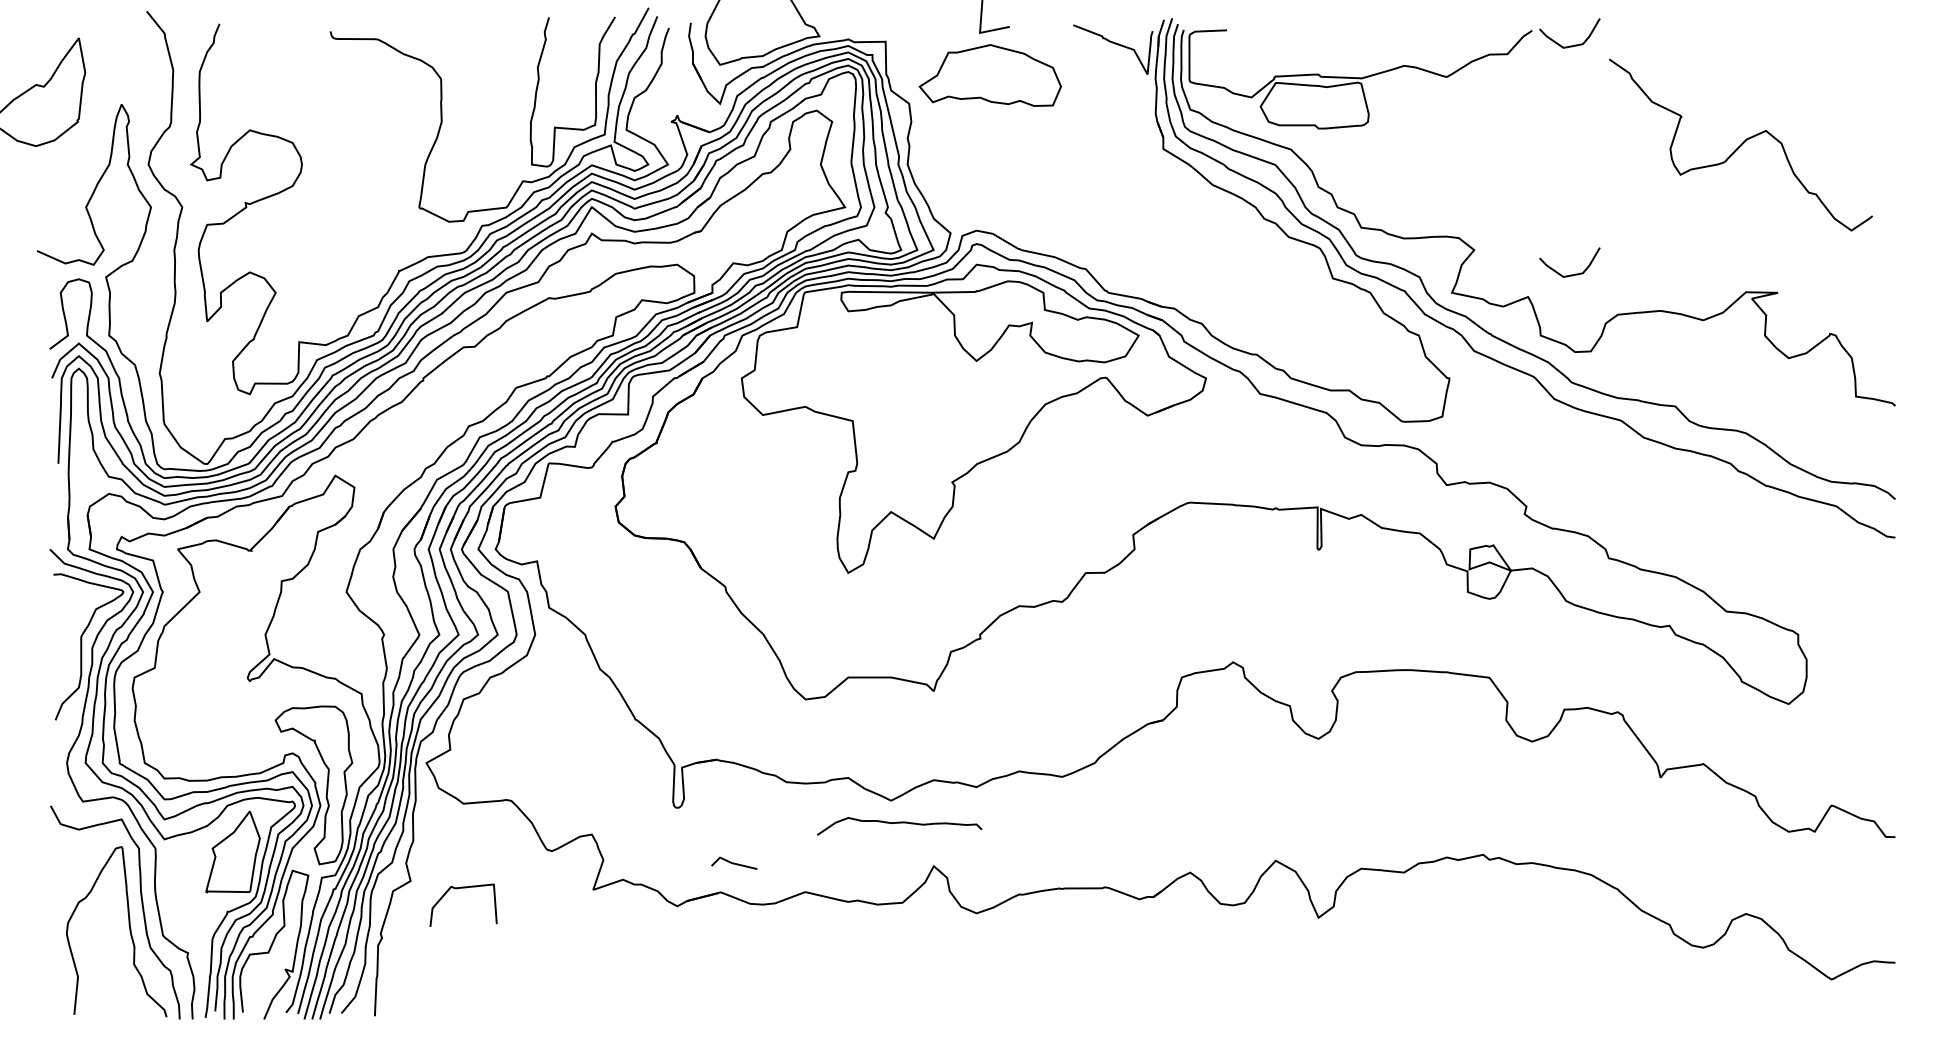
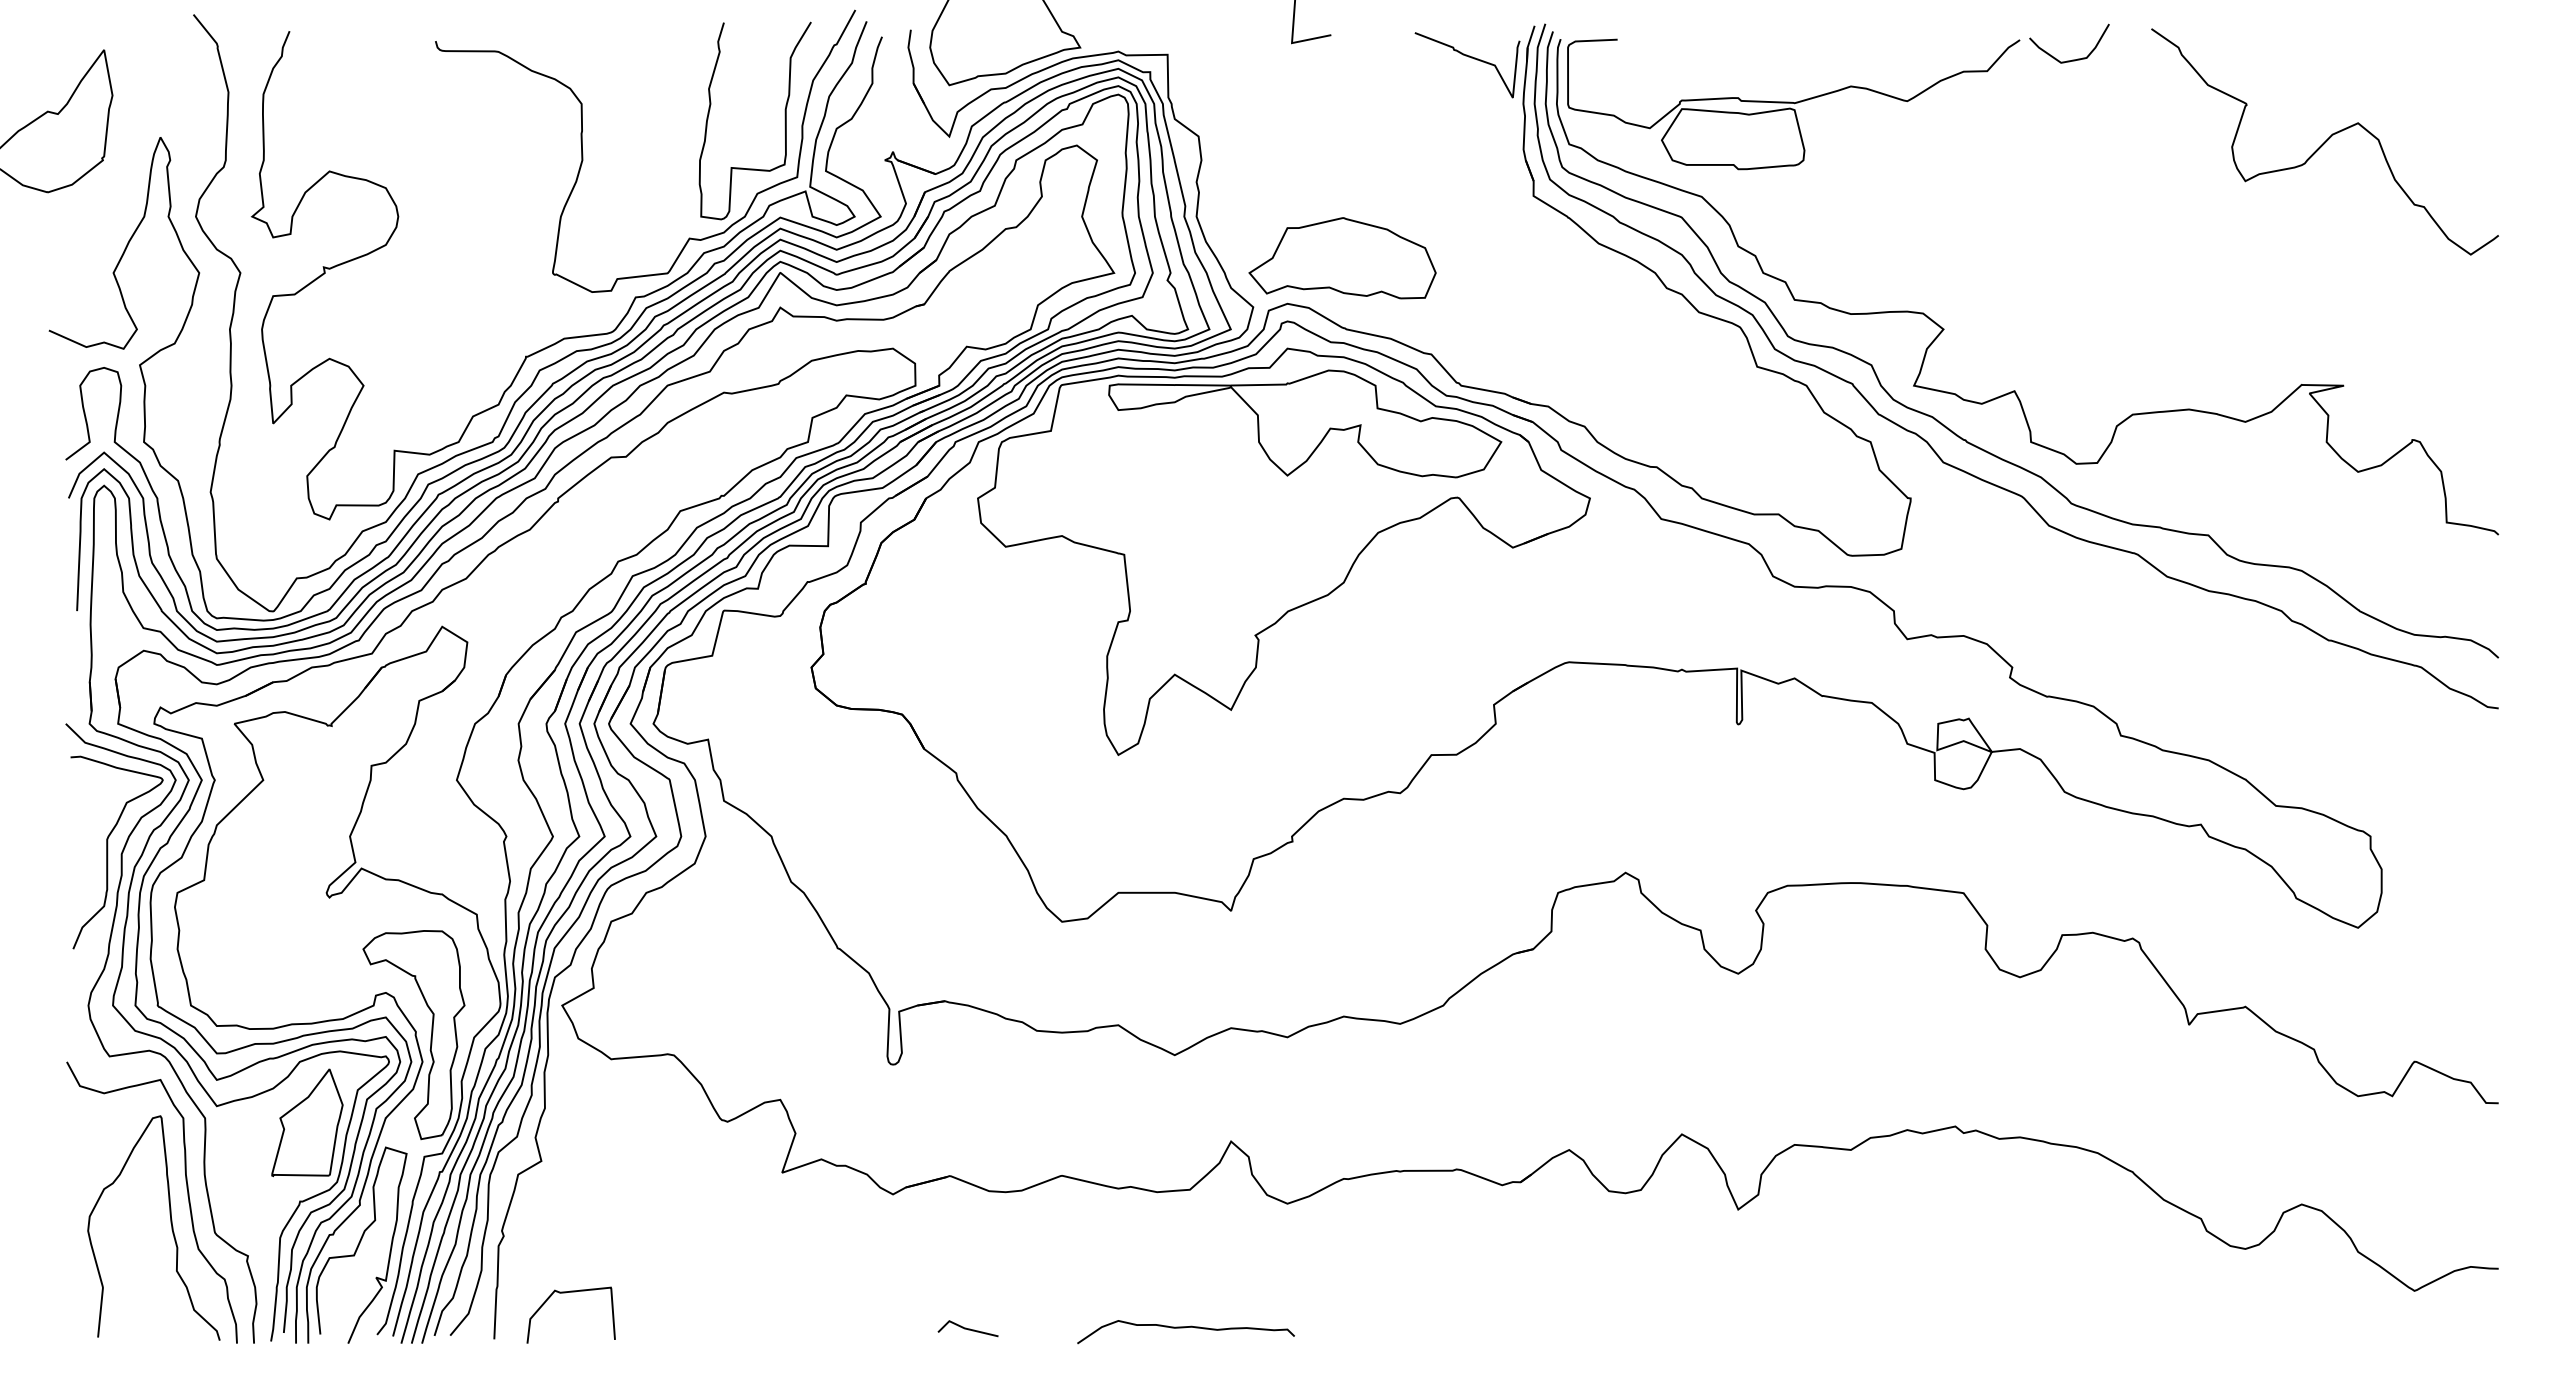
part: (990, 75) -> (1342, 258), moved
curve: (1740, 144) -> (2324, 141), moved
curve: (1572, 274) -> (2072, 361), removed
curve: (898, 823) -> (1184, 1328), moved
line: (733, 863) -> (967, 1328), moved
curve: (460, 888) -> (566, 1293), moved

